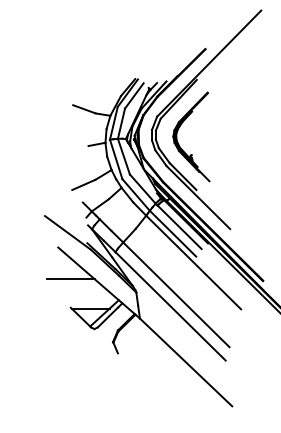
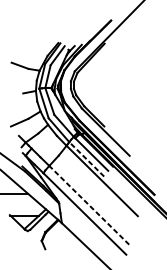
part: (178, 131) -> (90, 82), removed
line: (173, 233) -> (87, 159), solid -> dashed
line: (176, 294) -> (89, 205), solid -> dashed

